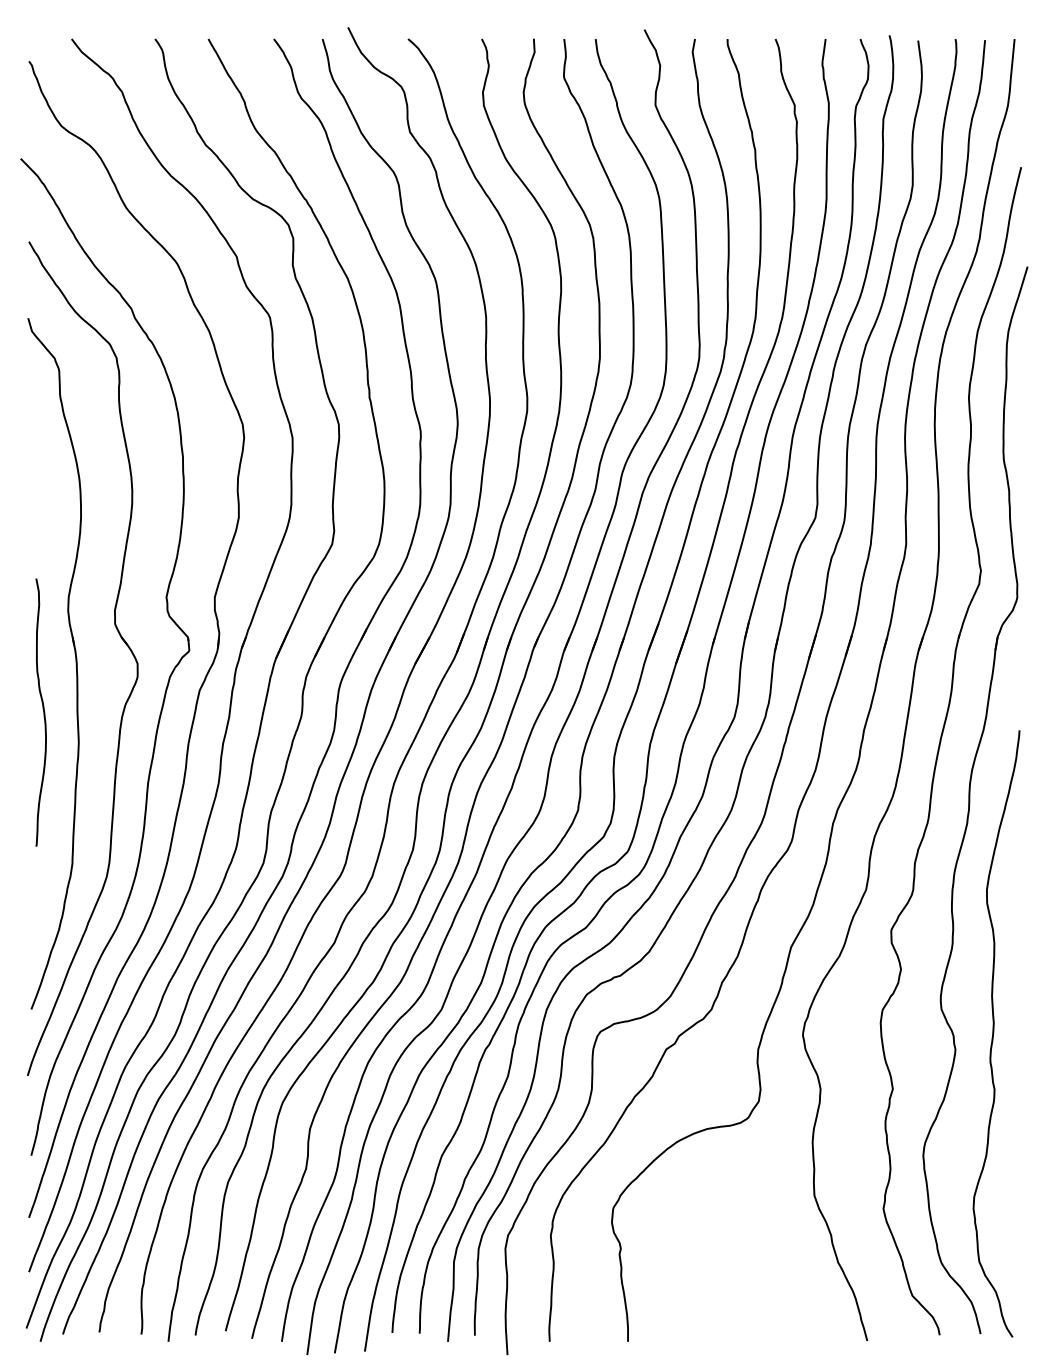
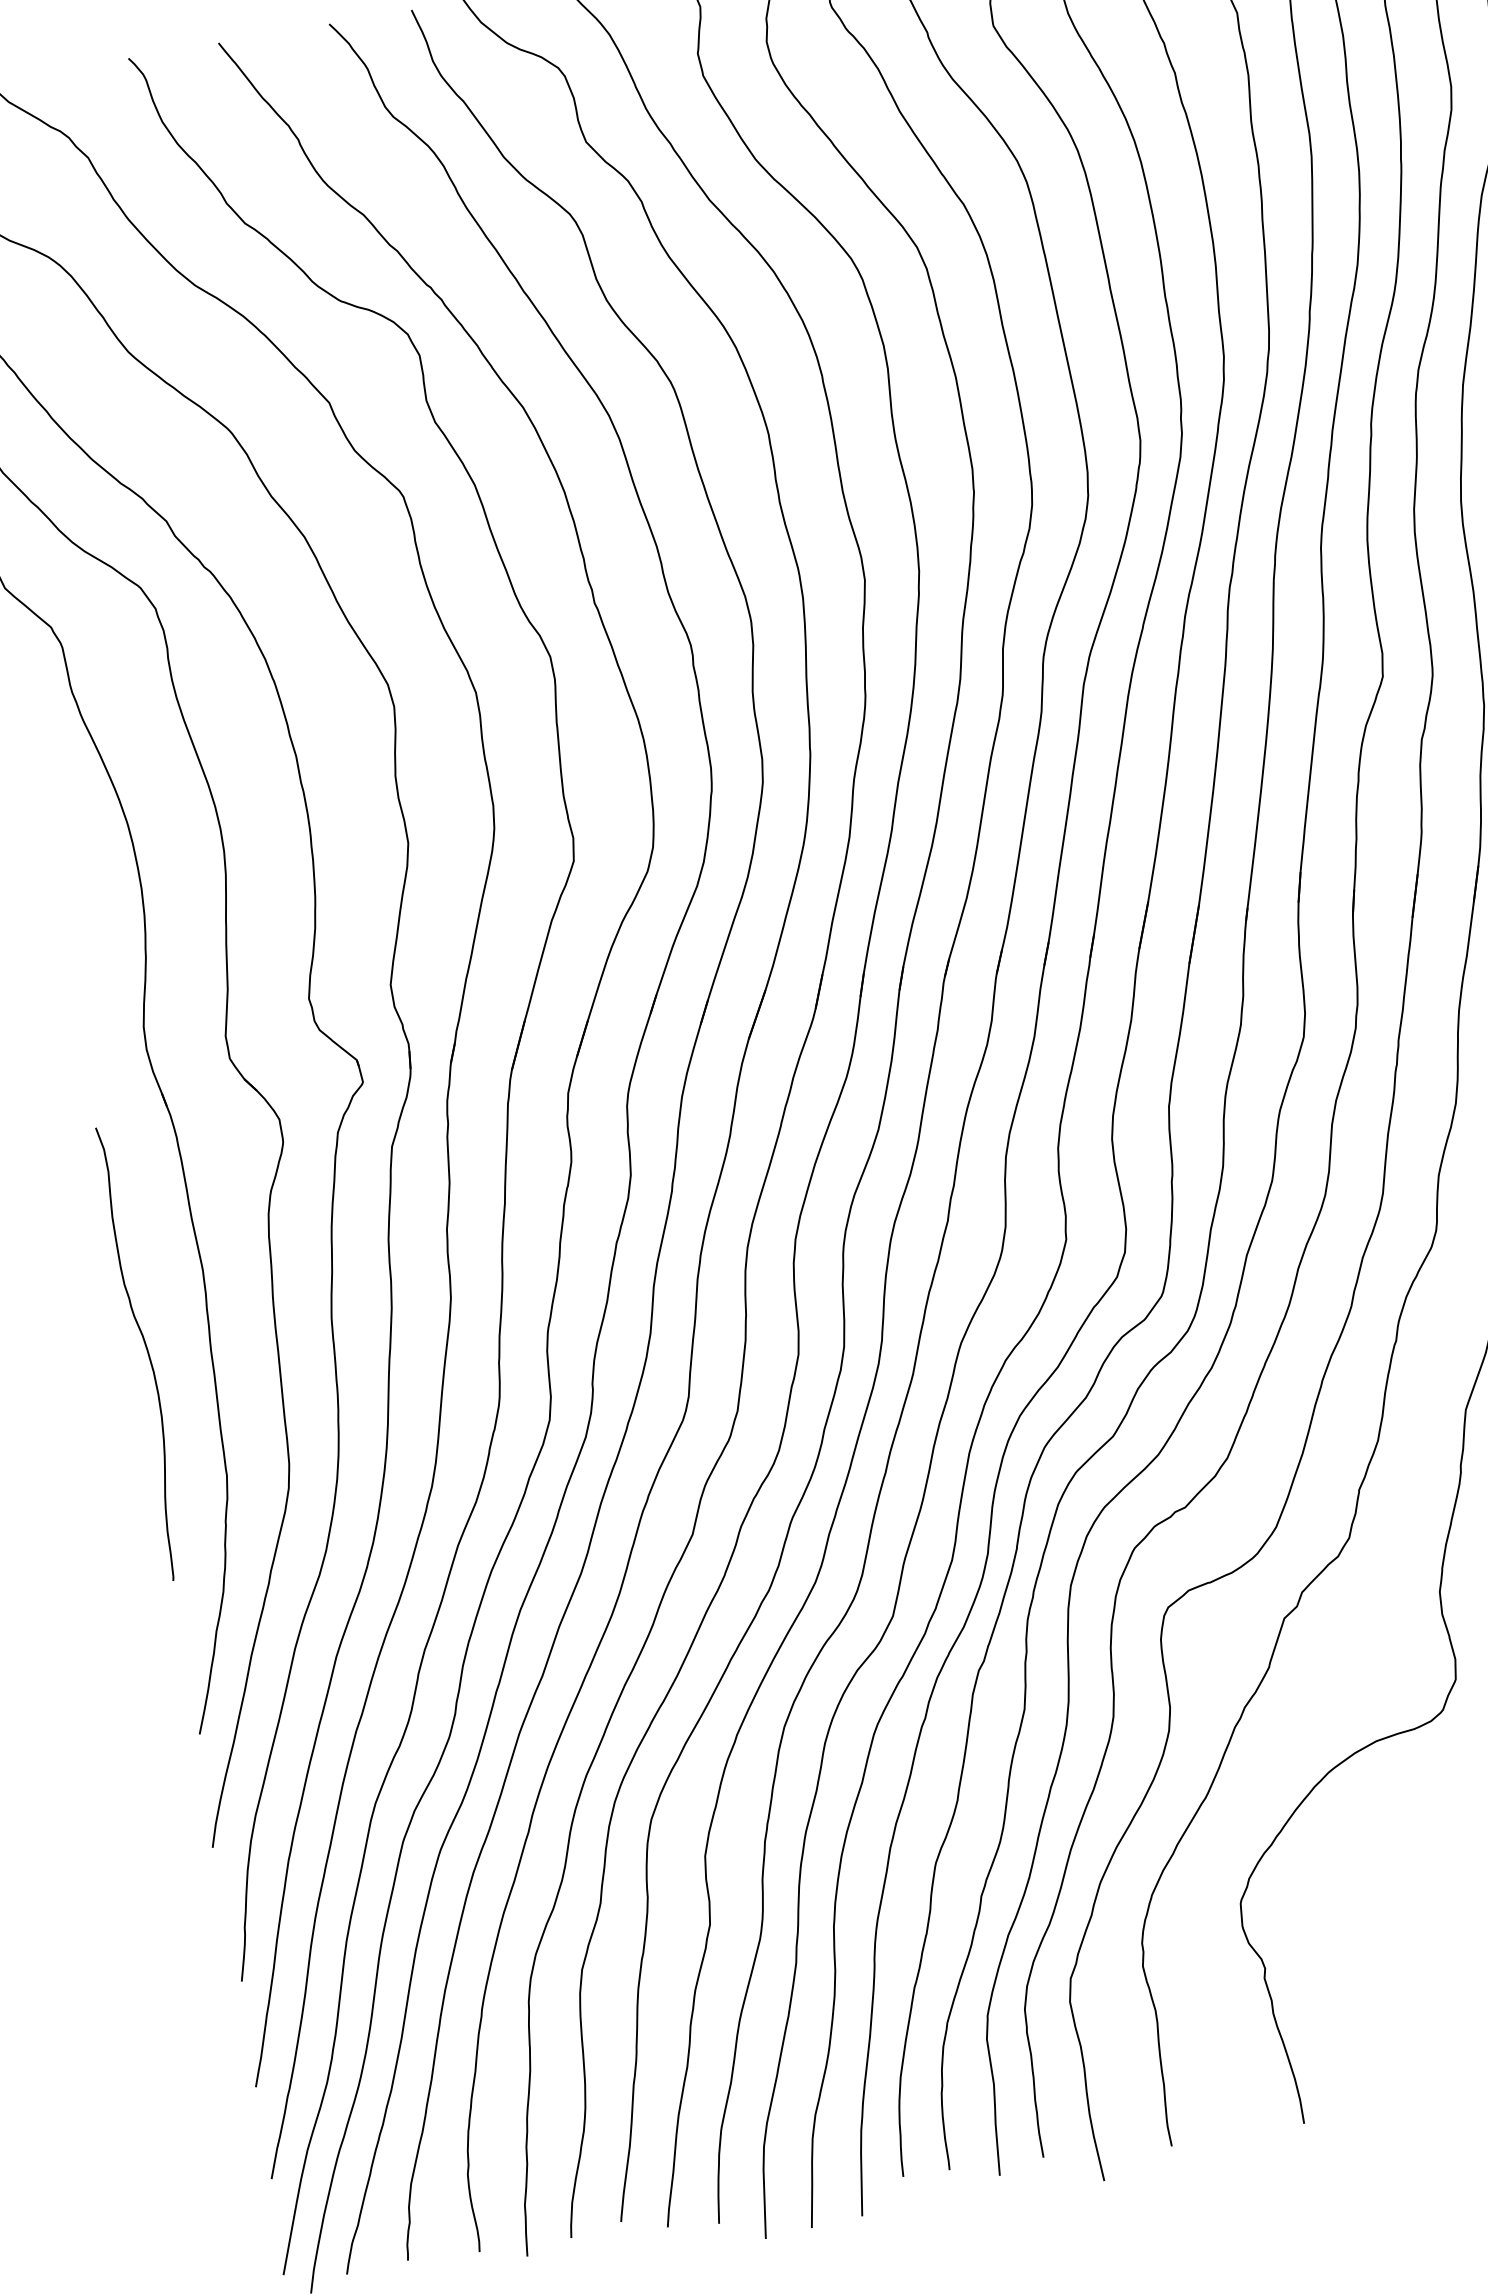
curve: (43, 712) -> (146, 1352), moved

